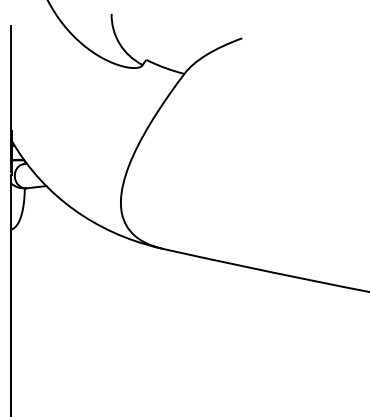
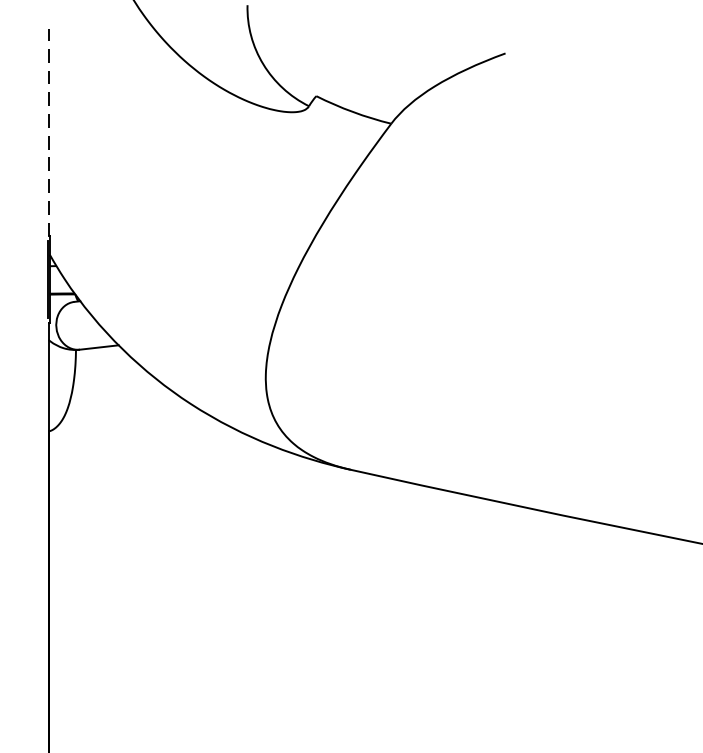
line: (10, 77) -> (47, 130), solid -> dashed

